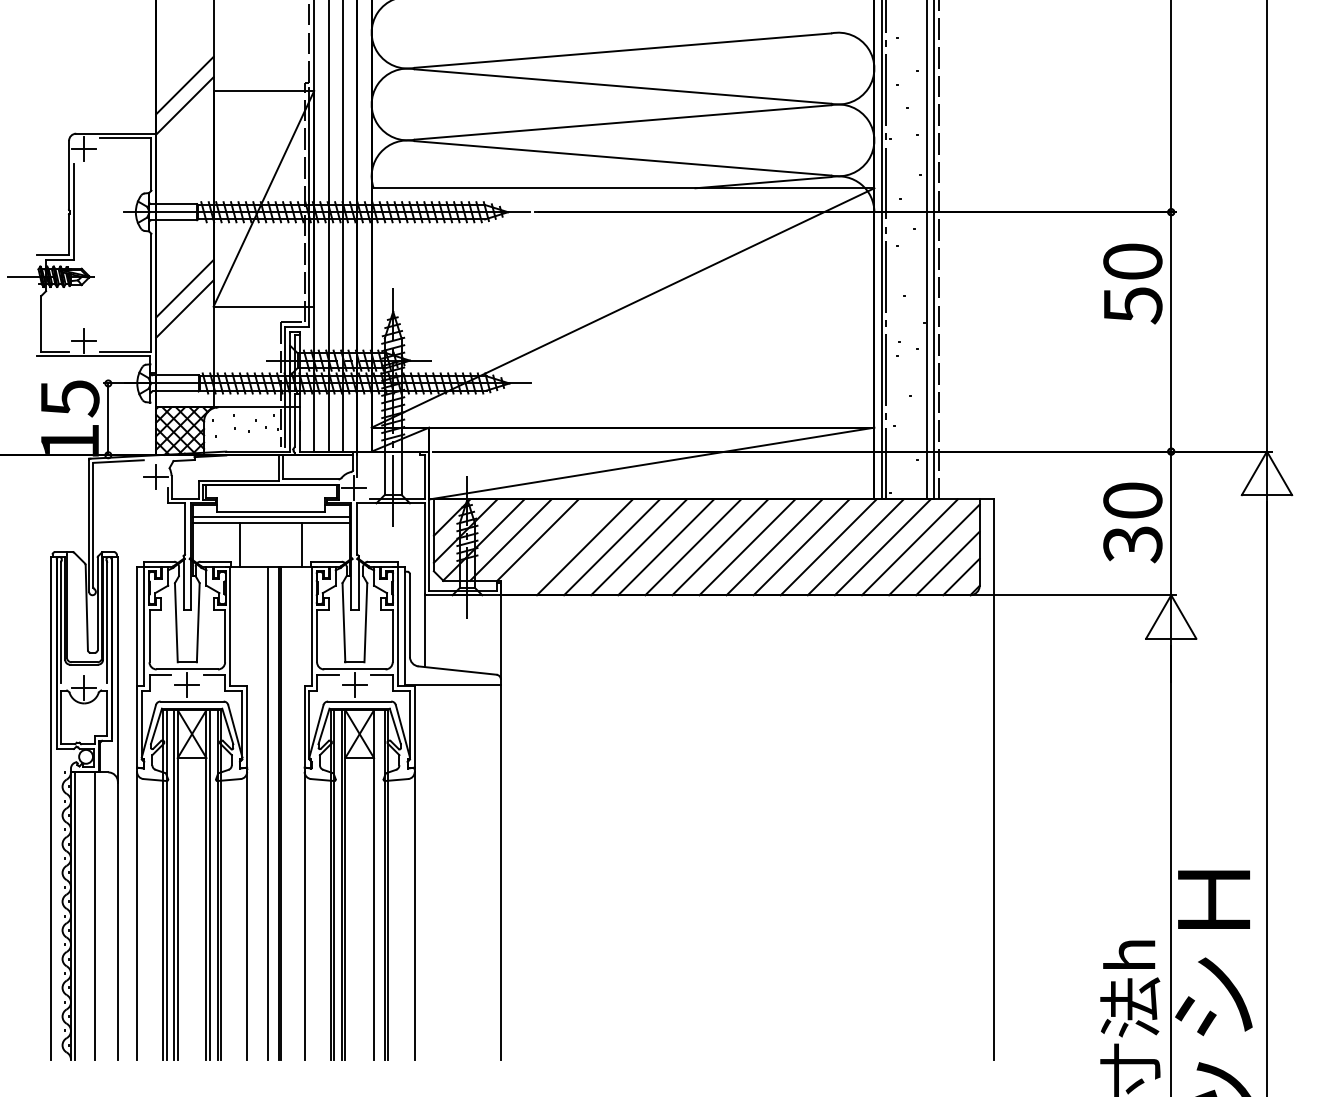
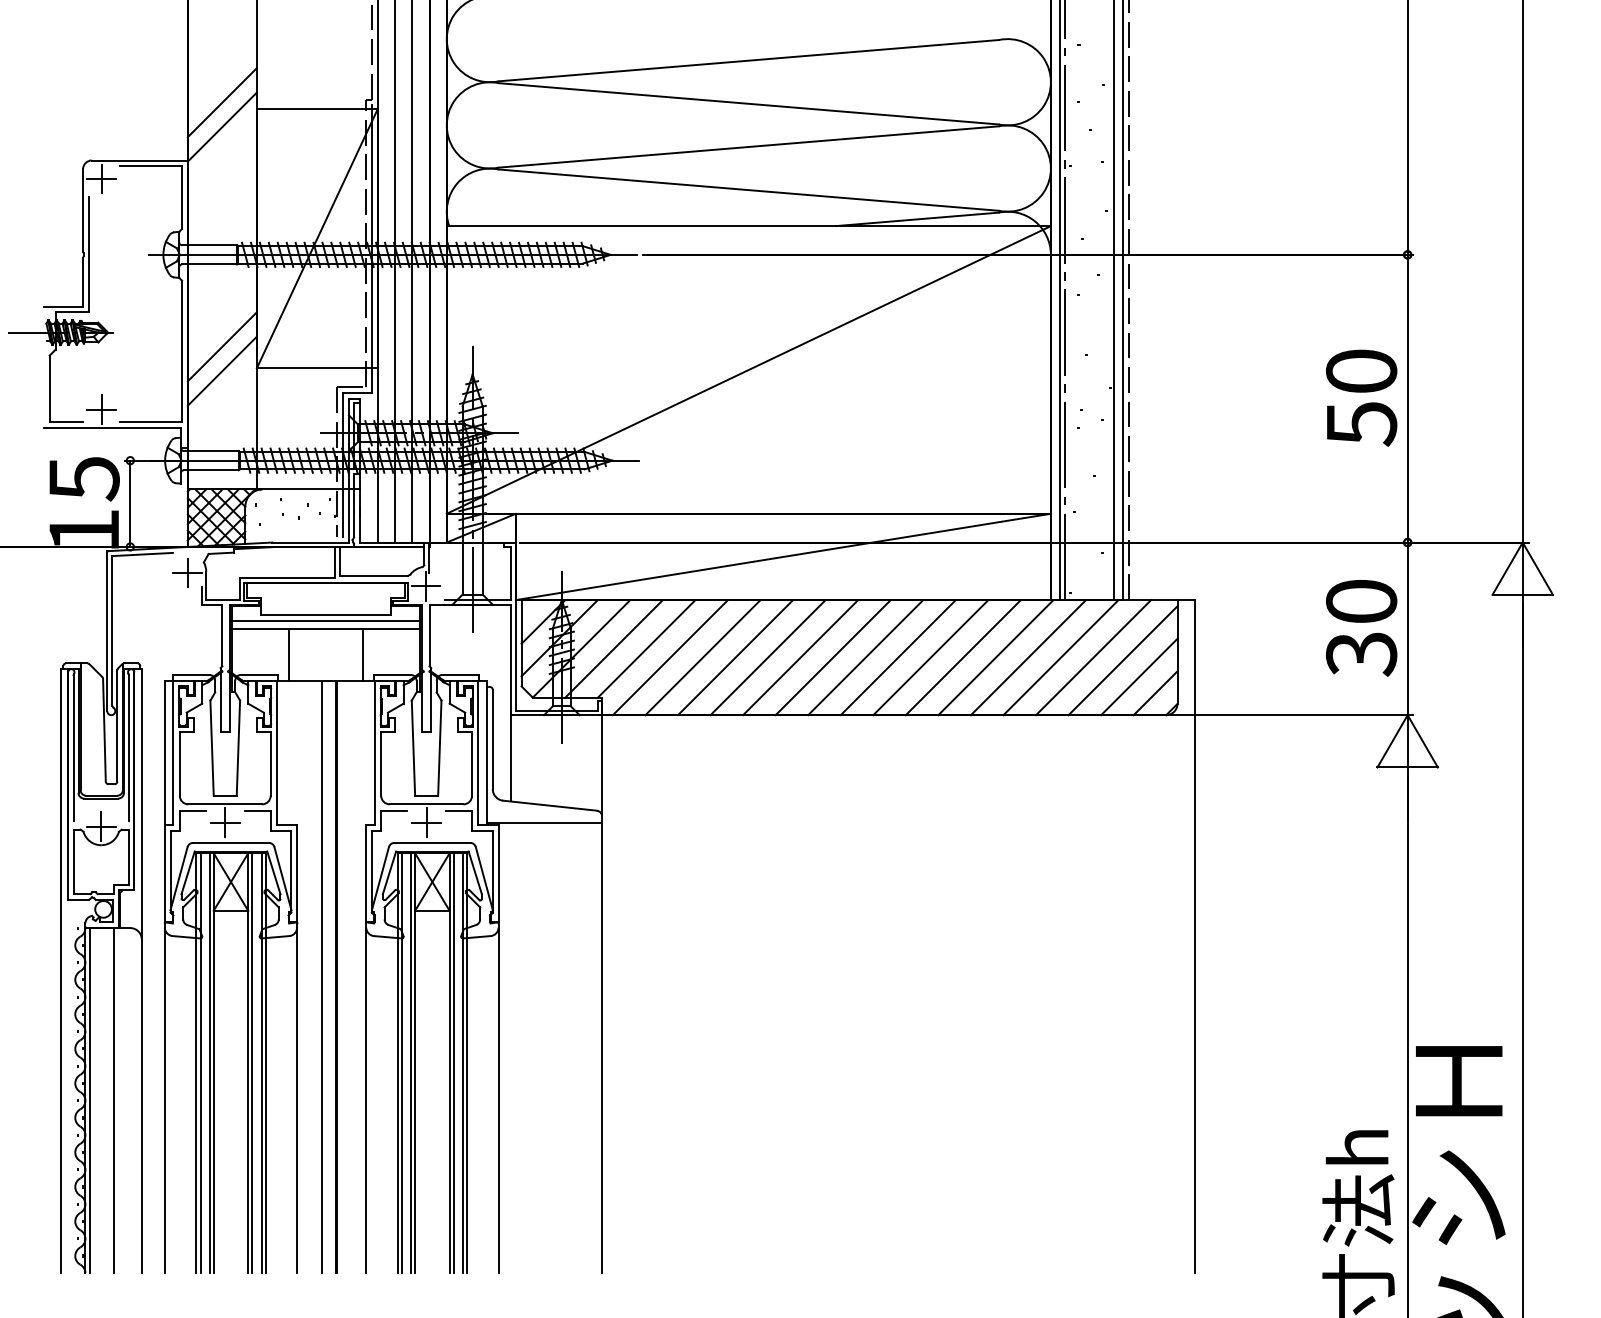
text: (1132, 283) -> (1361, 397), moved
line: (556, 547) -> (669, 657), added
line: (377, 885) -> (453, 1063), added

